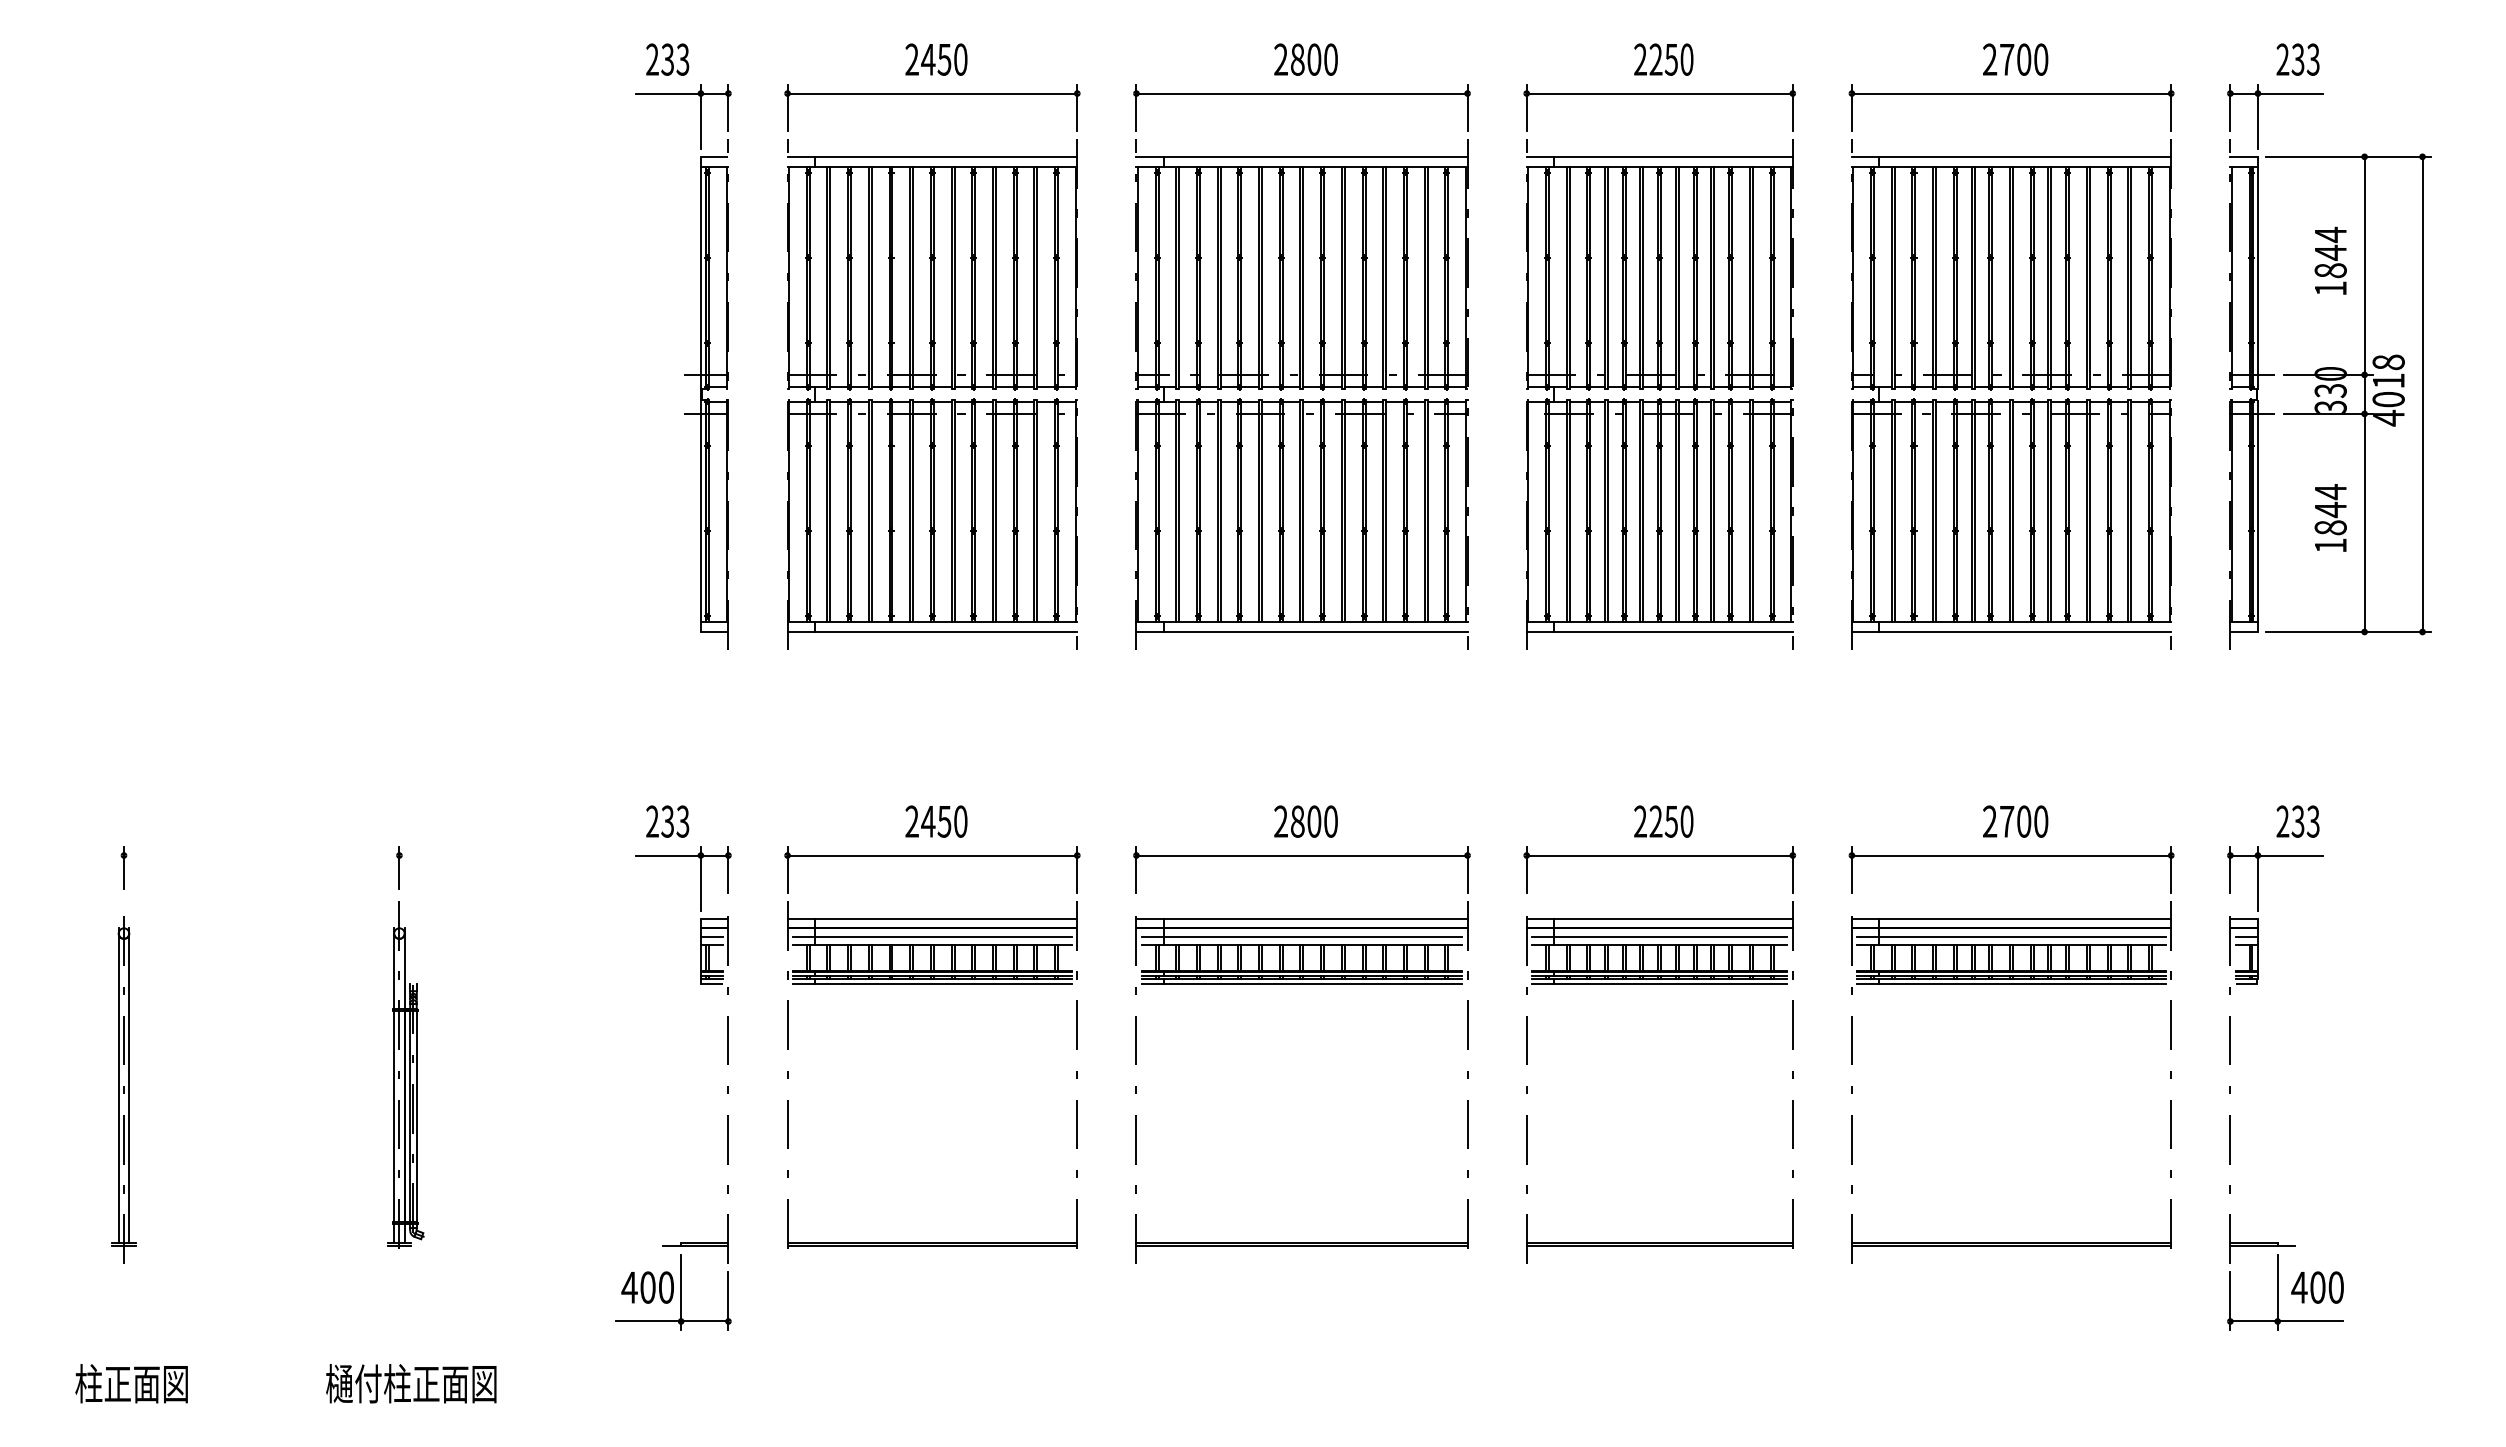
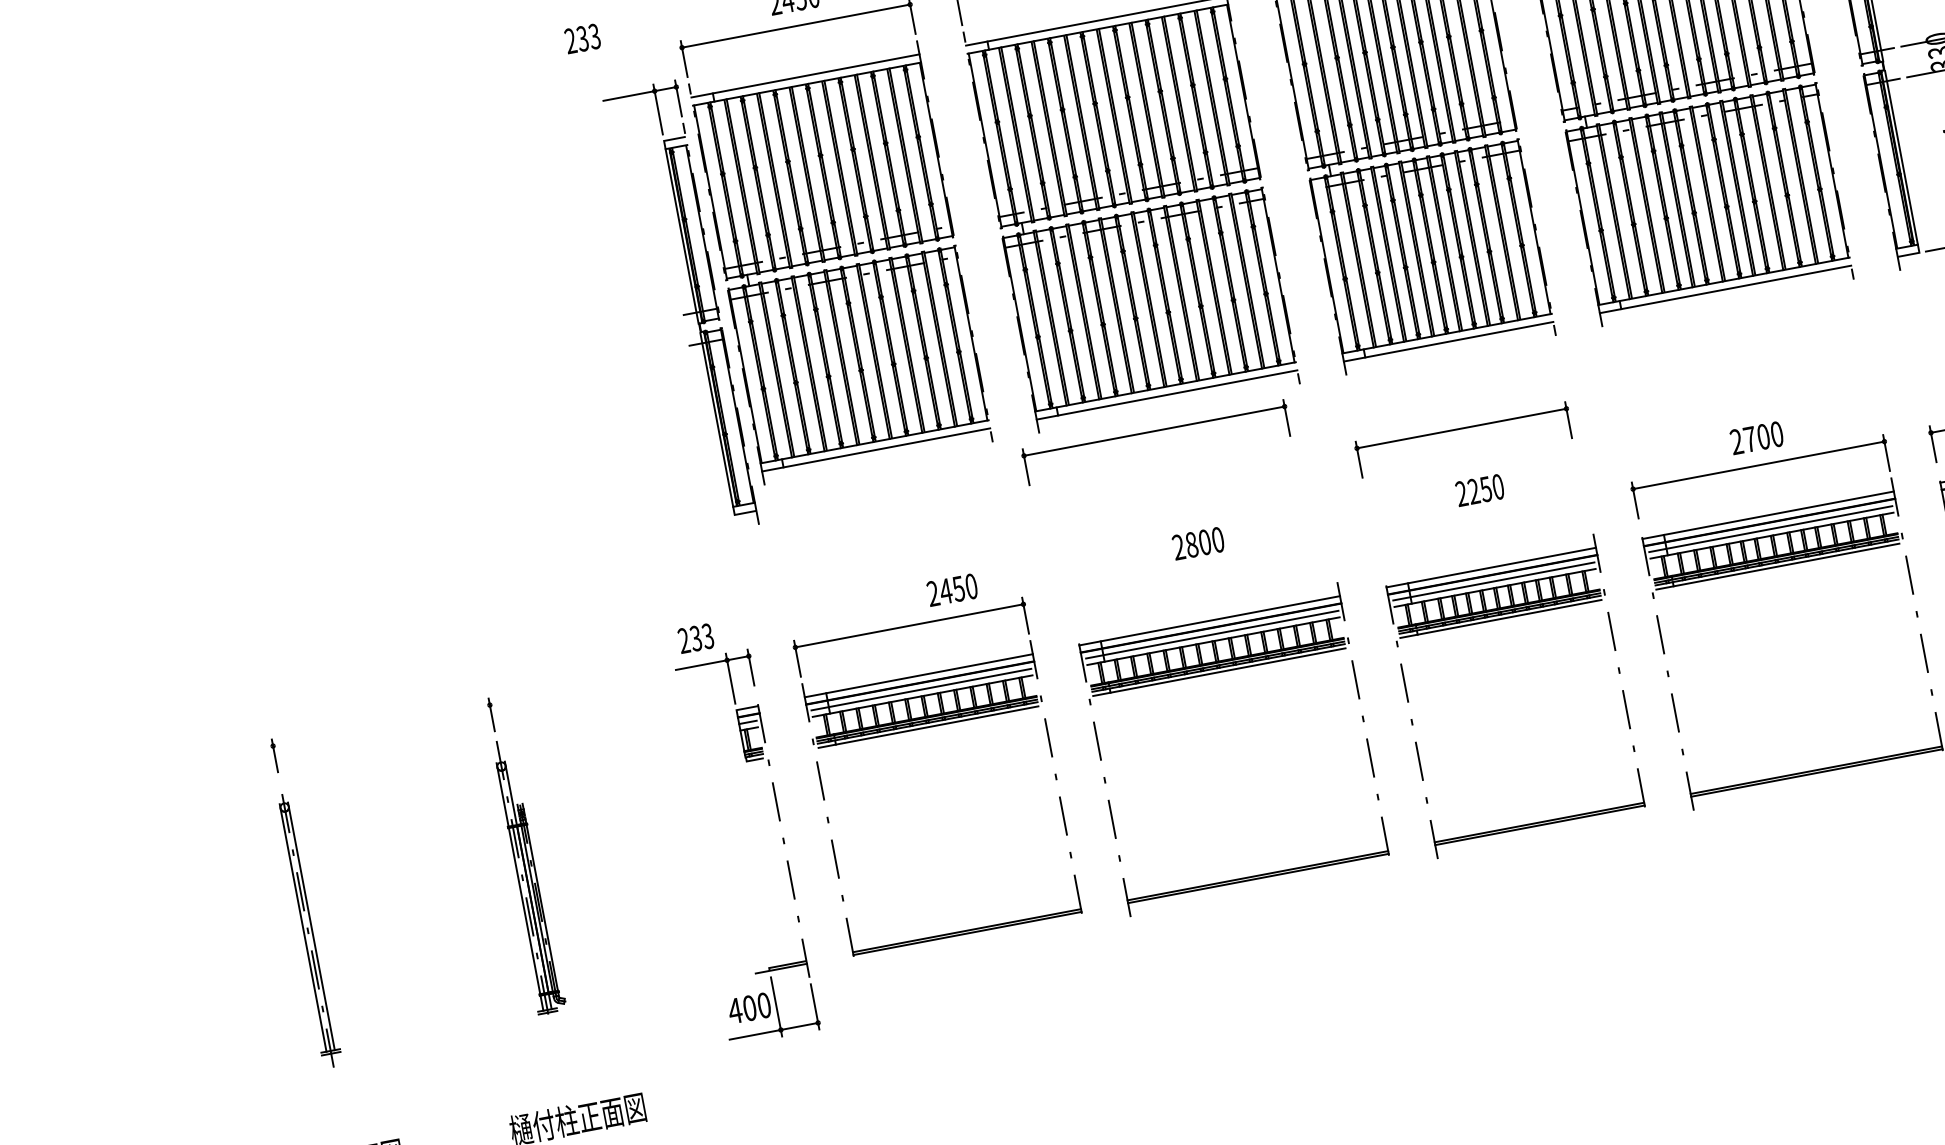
part: (684, 374) -> (683, 314), moved
text: (936, 821) -> (952, 590), moved
part: (1301, 856) -> (1154, 432), moved
part: (1659, 856) -> (1461, 429), moved

